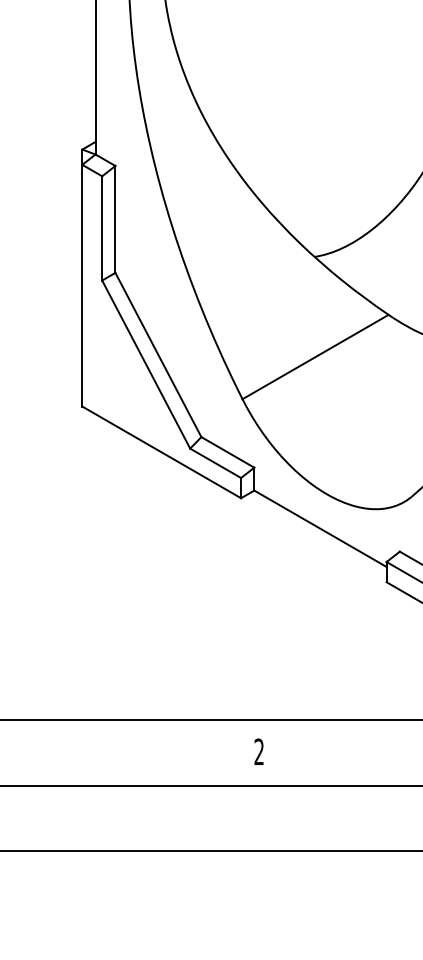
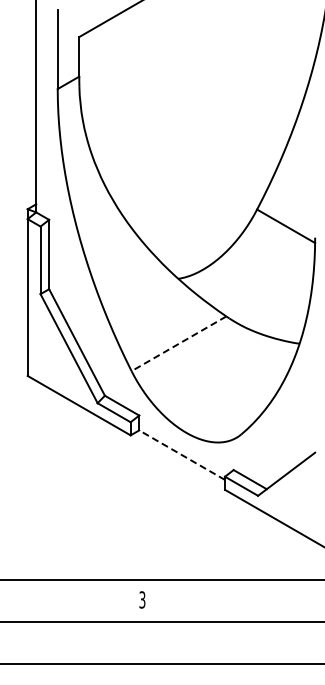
line: (314, 356) -> (178, 343), solid -> dashed
line: (321, 529) -> (182, 455), solid -> dashed
text: (259, 751) -> (142, 599), 2 -> 3

